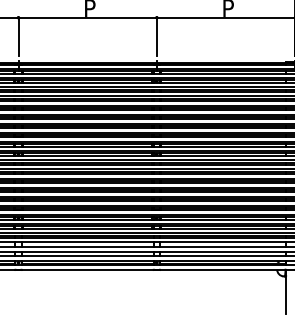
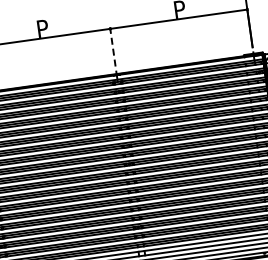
line: (156, 36) -> (112, 47), solid -> dashed

